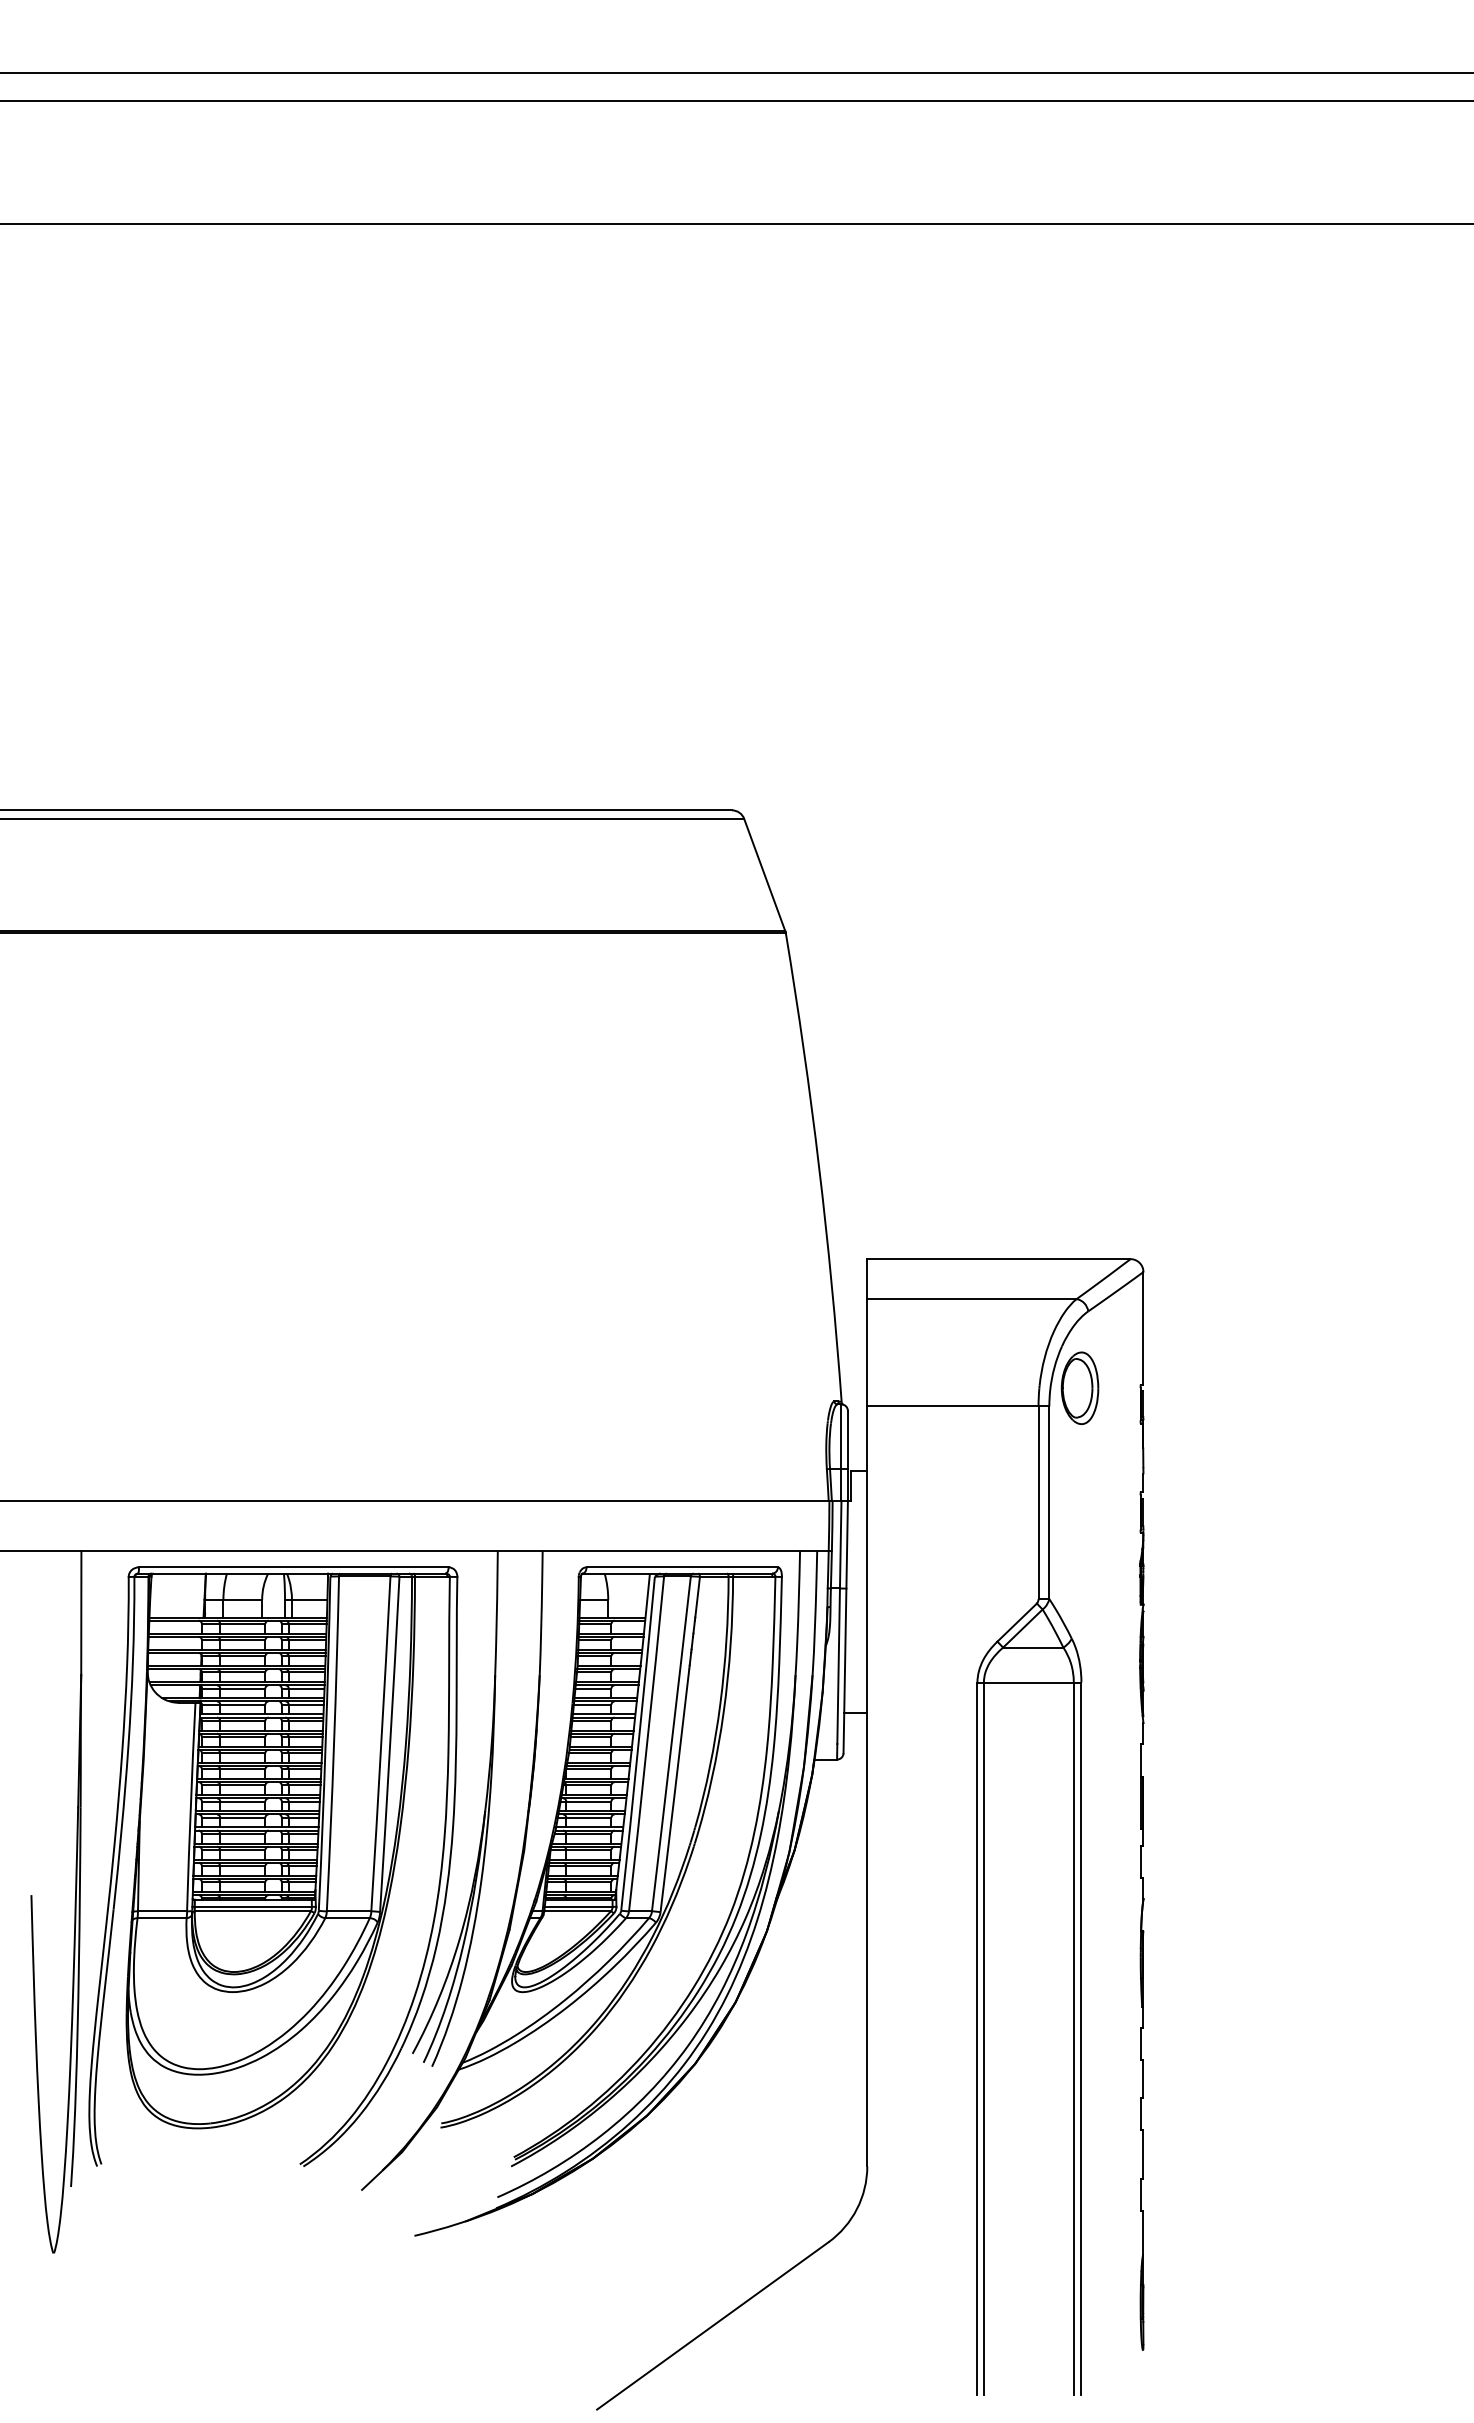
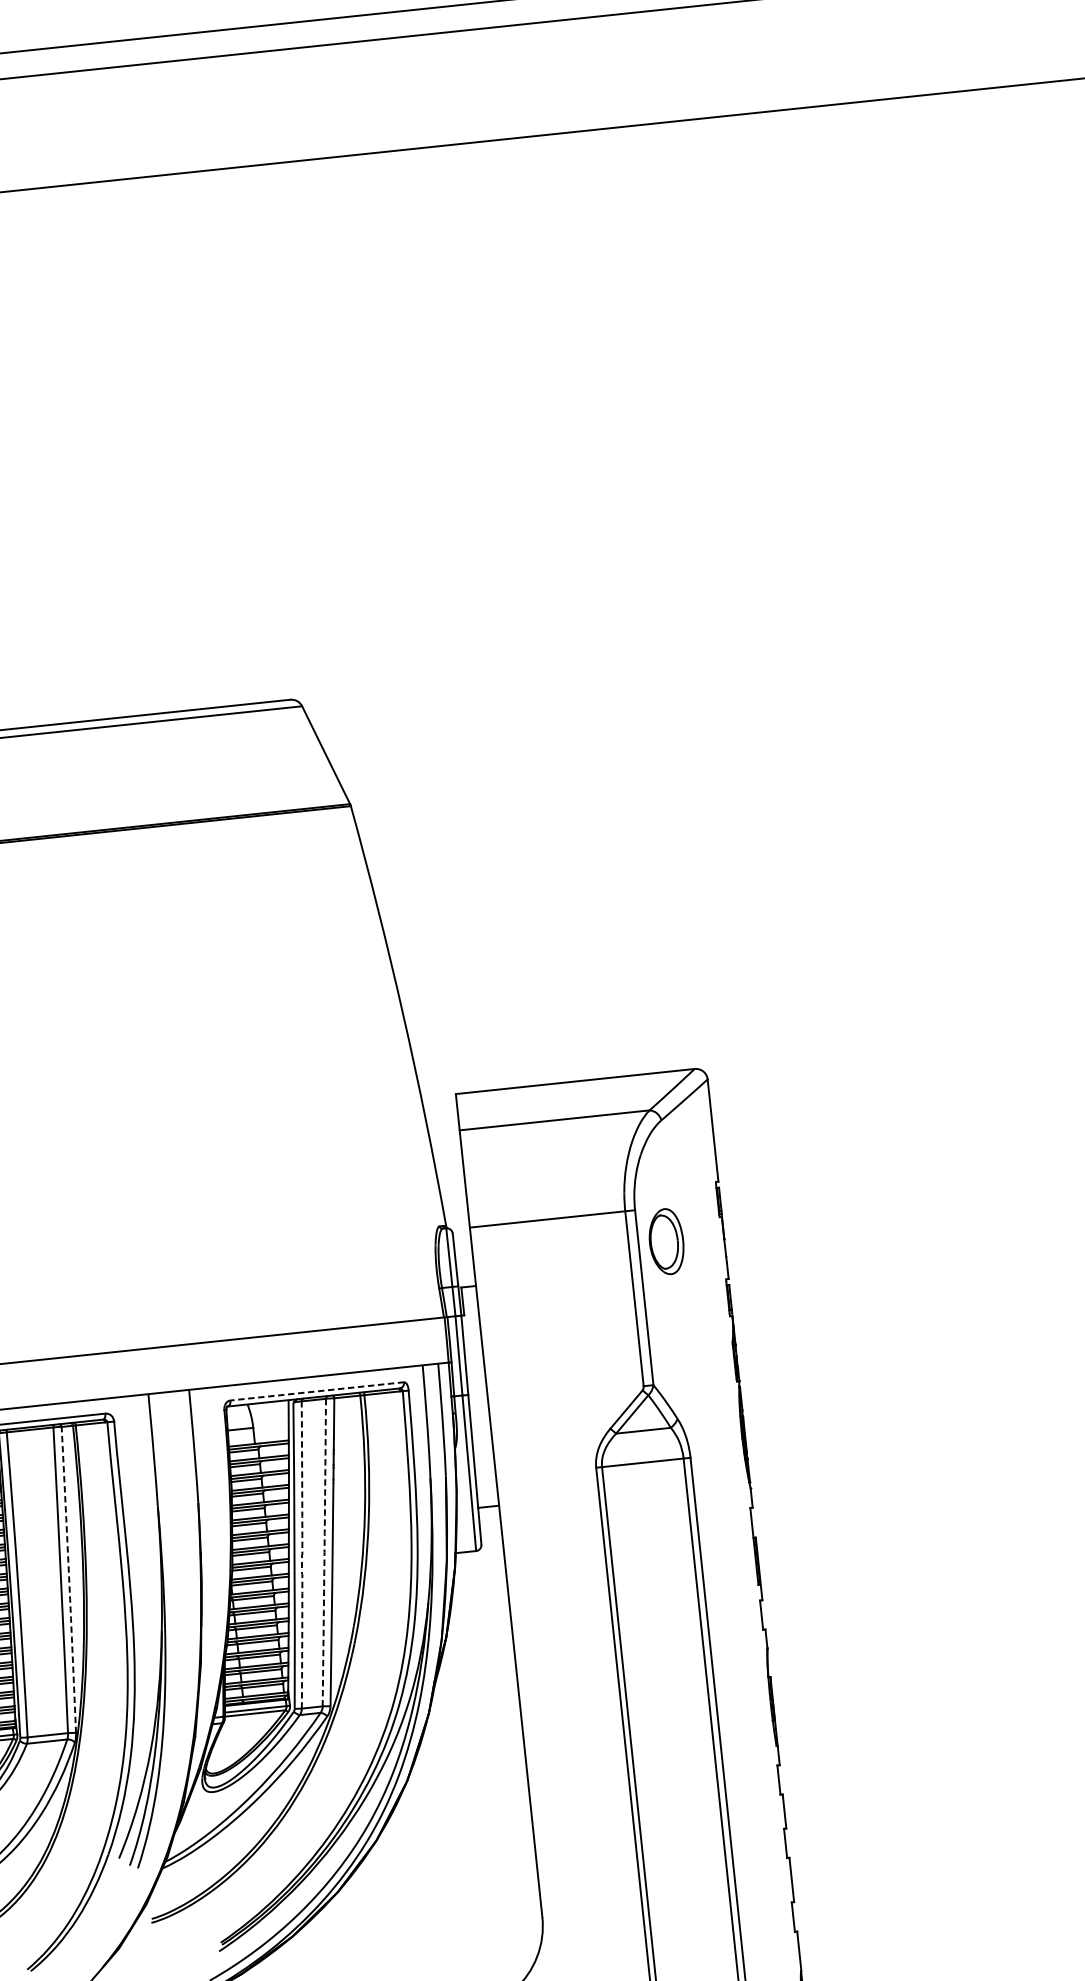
part: (1079, 1387) -> (665, 1241), moved
line: (682, 1567) -> (317, 1391), solid -> dashed
arc: (647, 1743) -> (302, 1554), solid -> dashed
arc: (671, 1743) -> (324, 1552), solid -> dashed
arc: (390, 1744) -> (69, 1579), solid -> dashed

